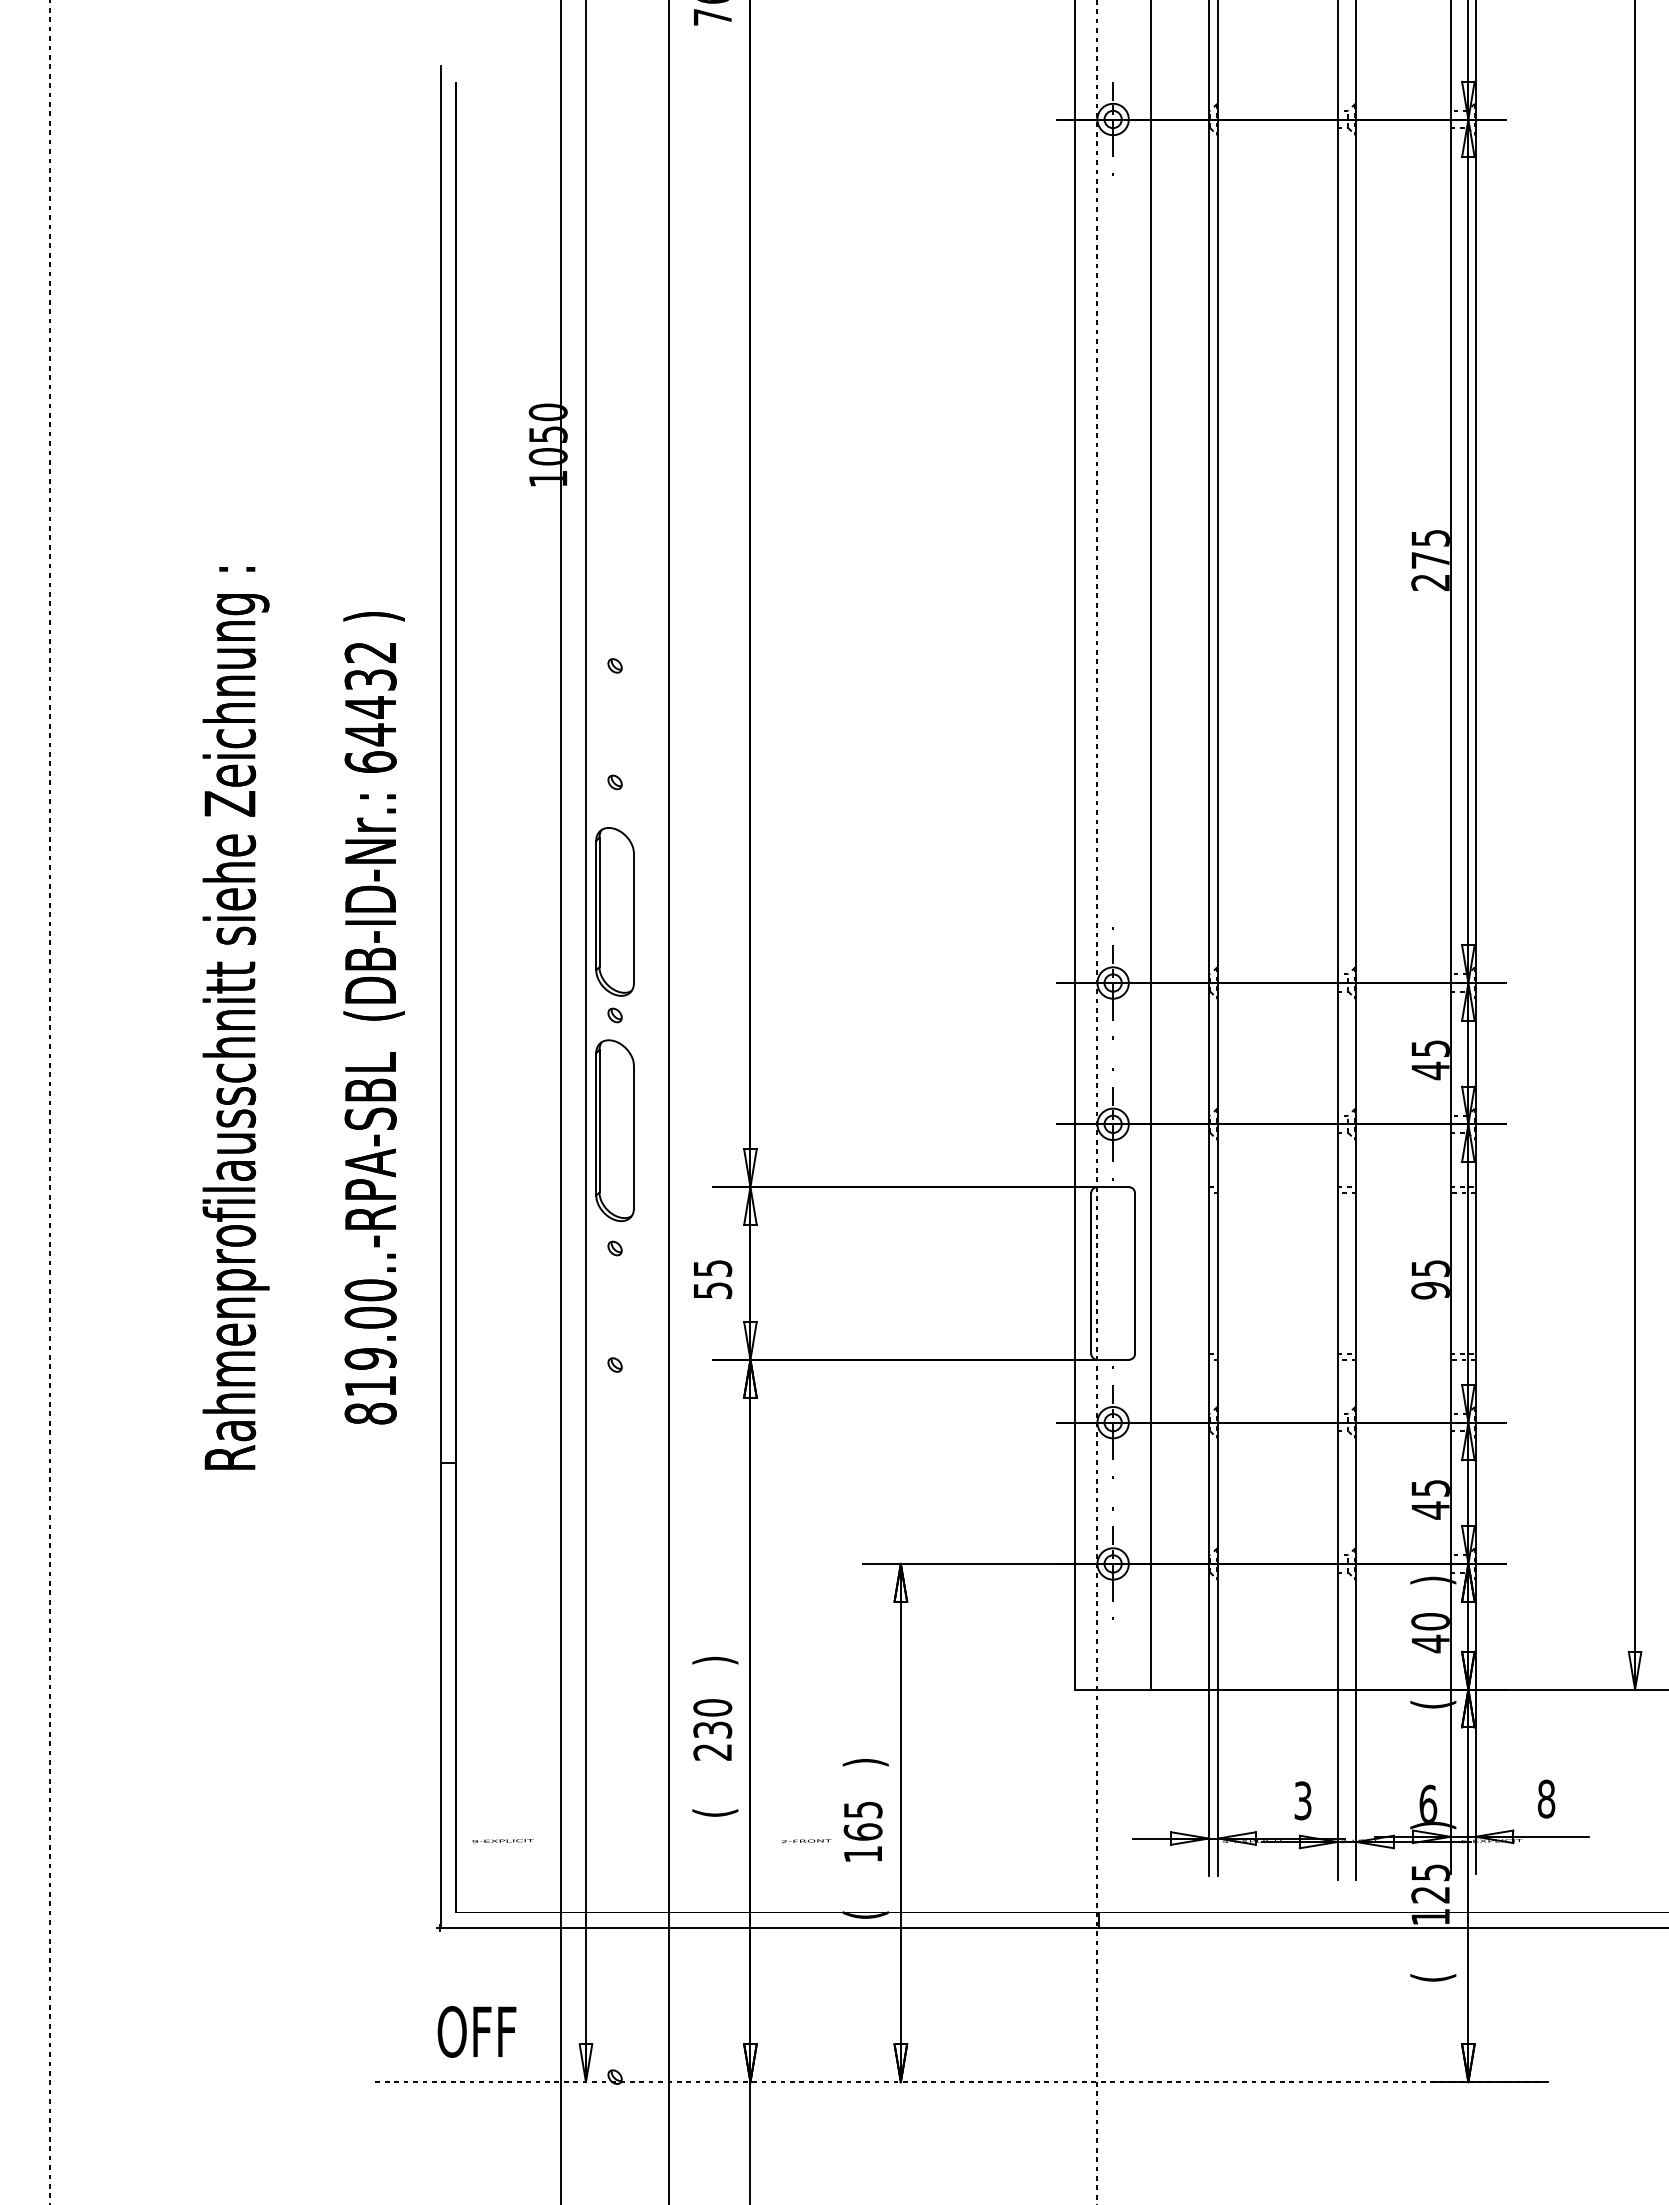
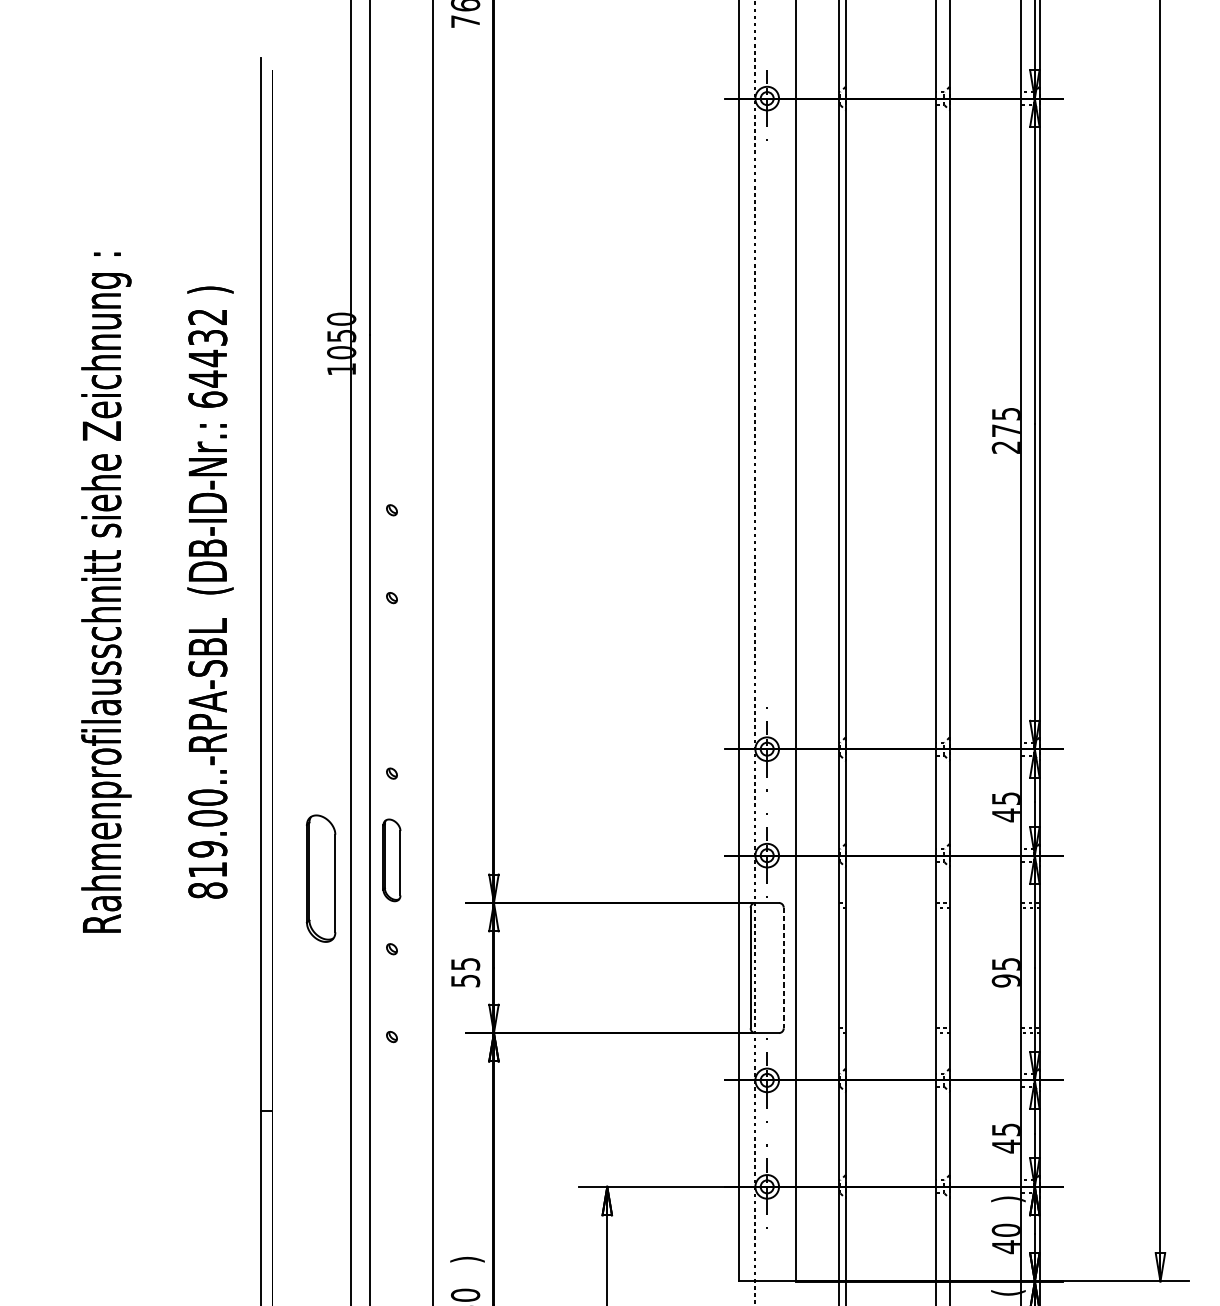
part: (614, 911) -> (320, 878), moved
text: (303, 1018) -> (157, 592), moved
part: (614, 1130) -> (391, 860), size x0.6
line: (1135, 1274) -> (784, 968), solid -> dashed

